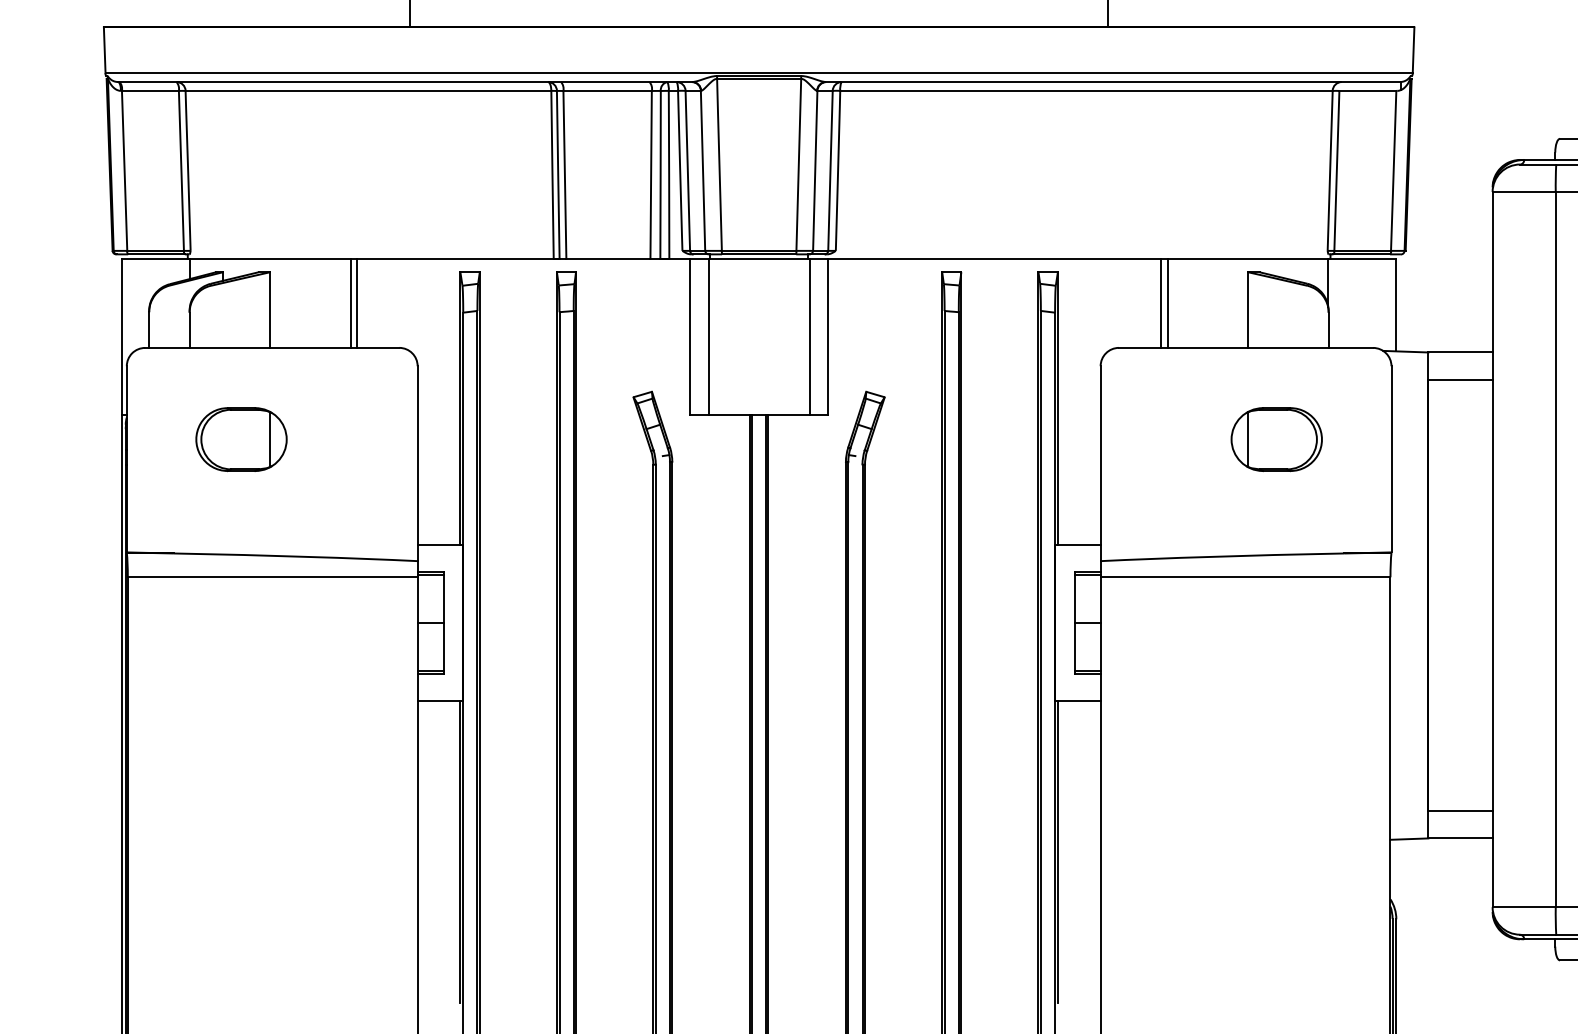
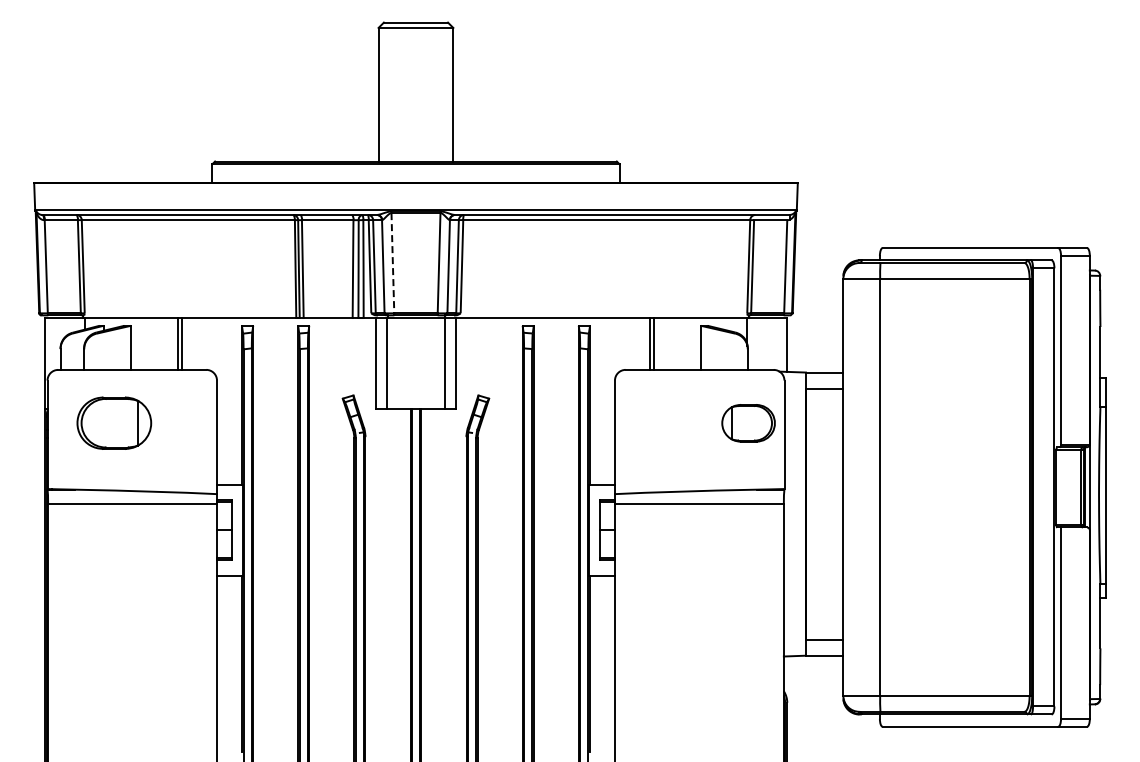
line: (718, 163) -> (392, 262), solid -> dashed
part: (241, 439) -> (114, 423), size x1.4
part: (1276, 439) -> (748, 423), moved

